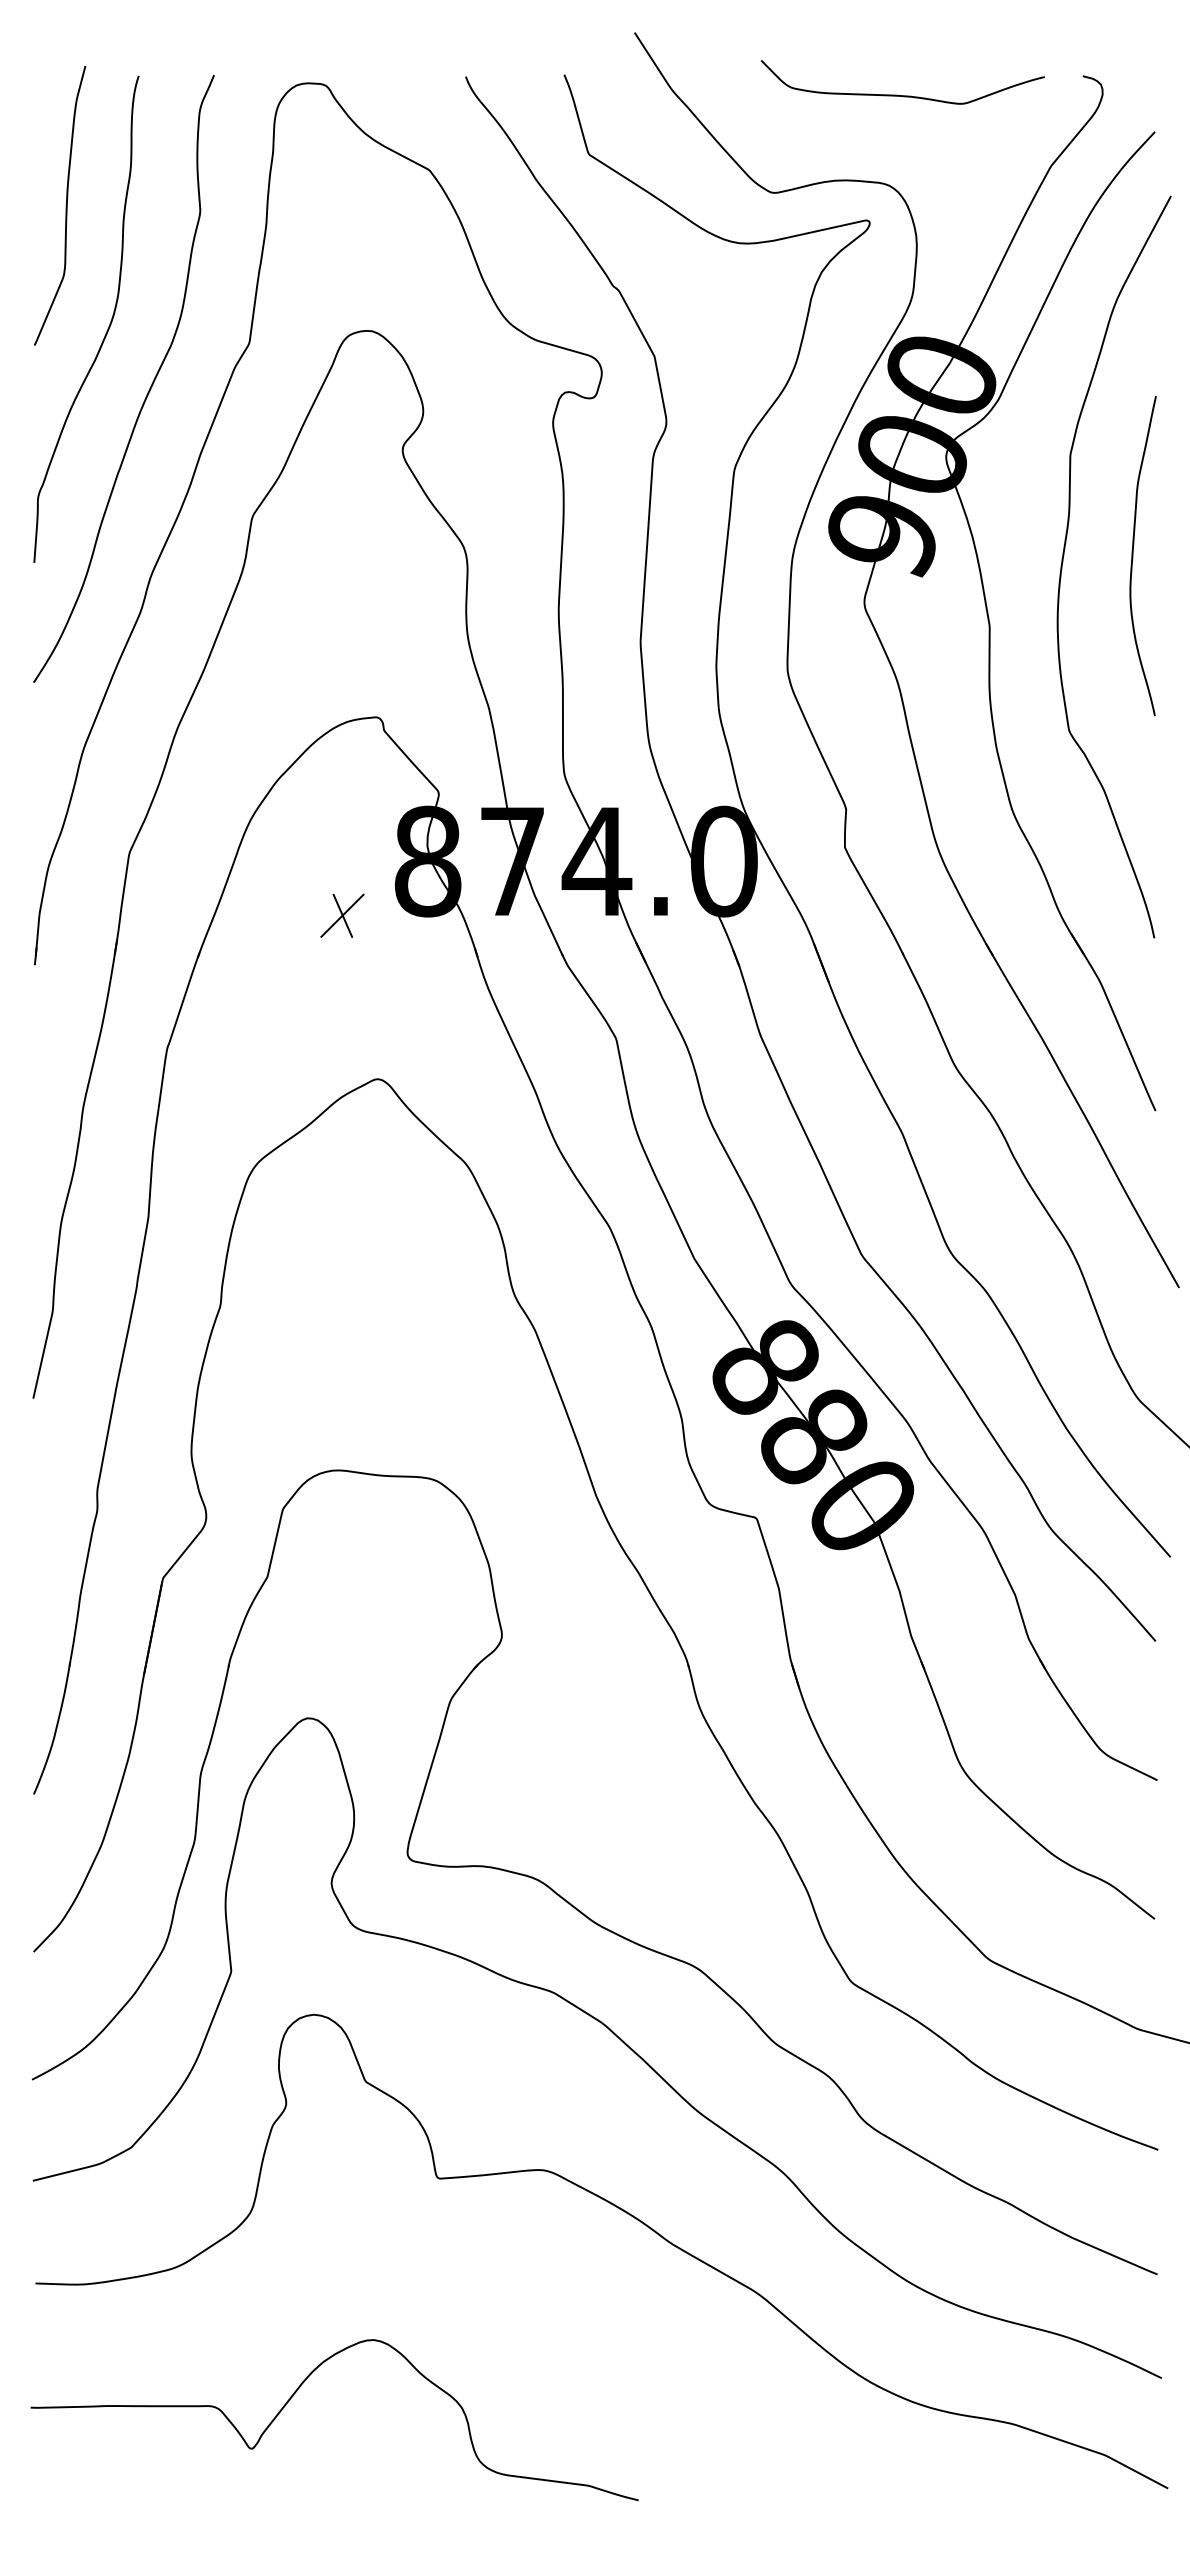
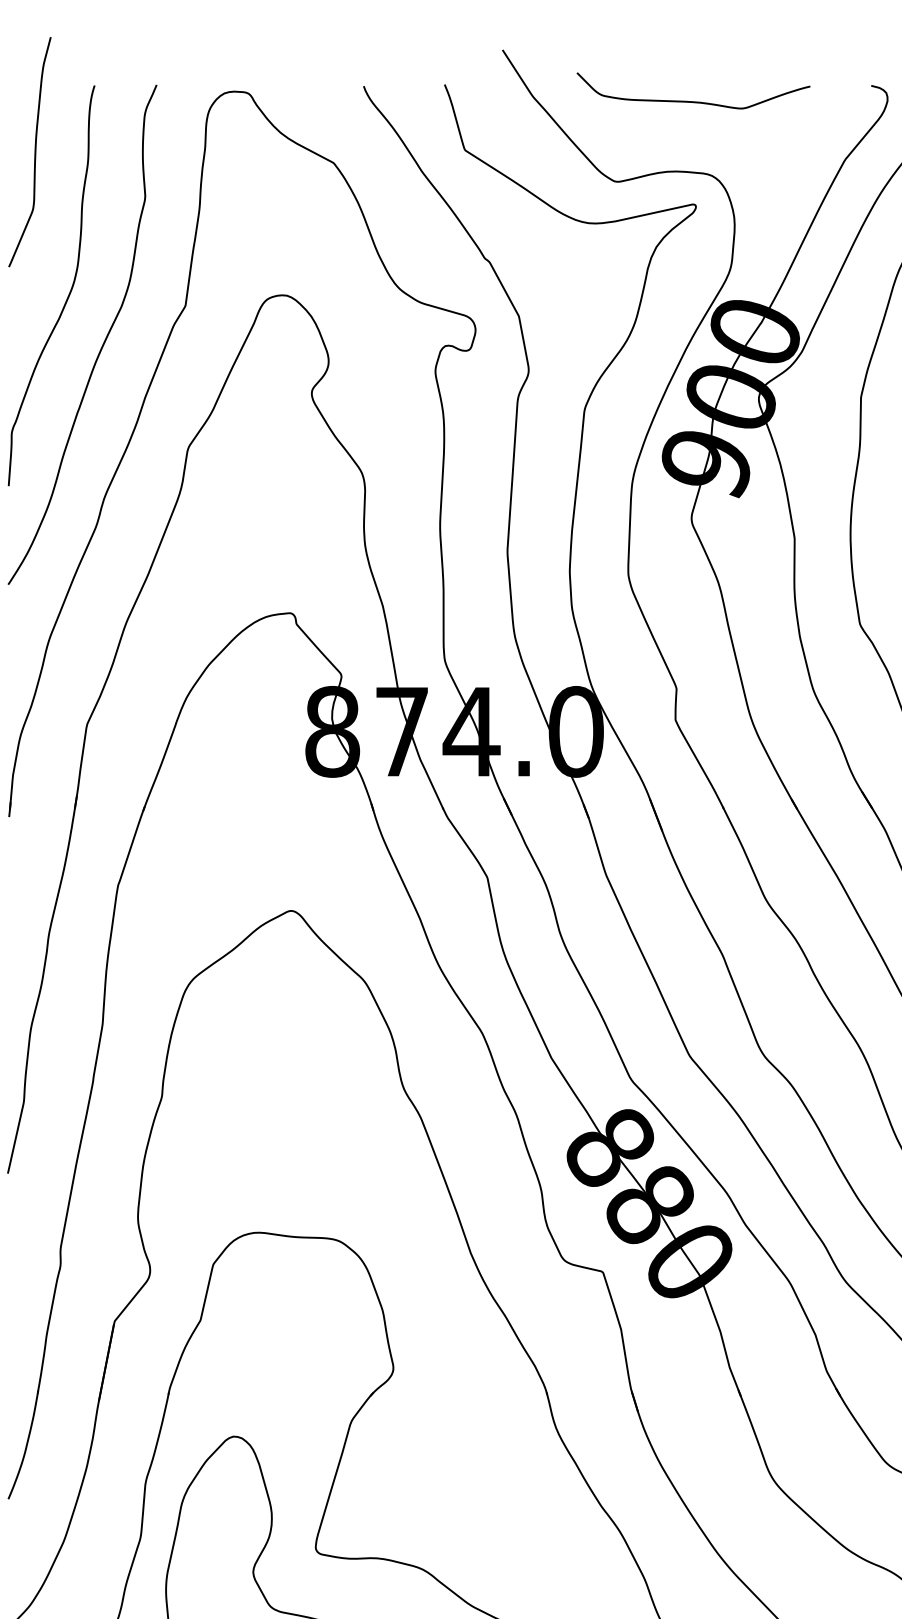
curve: (897, 94) -> (689, 100), moved
curve: (65, 205) -> (34, 151), moved
part: (342, 915) -> (262, 776), removed

